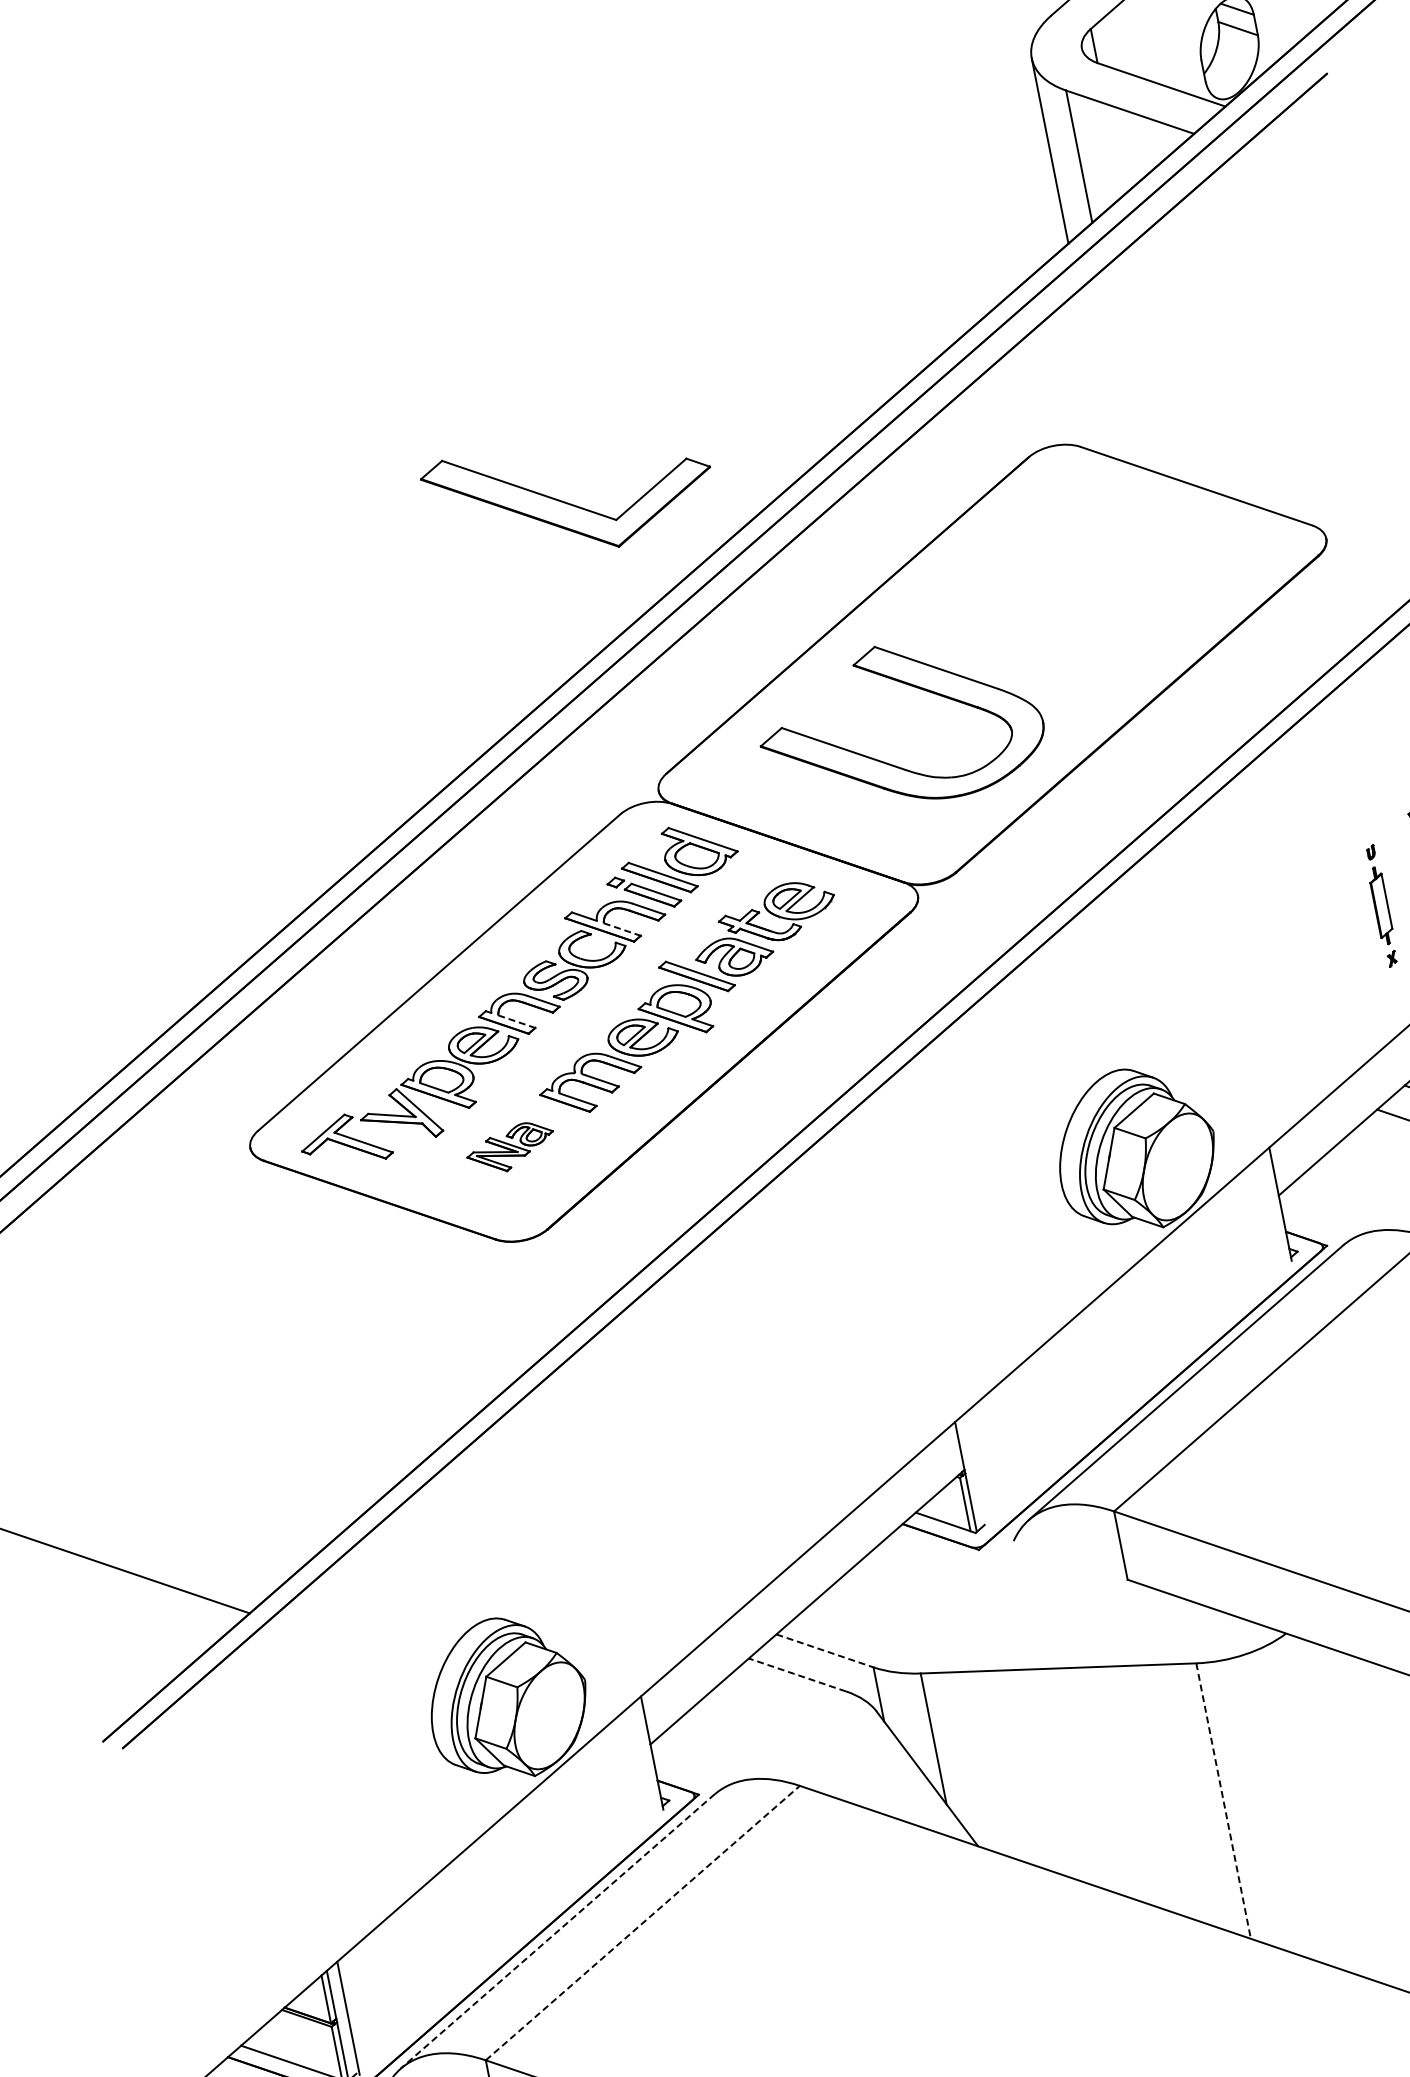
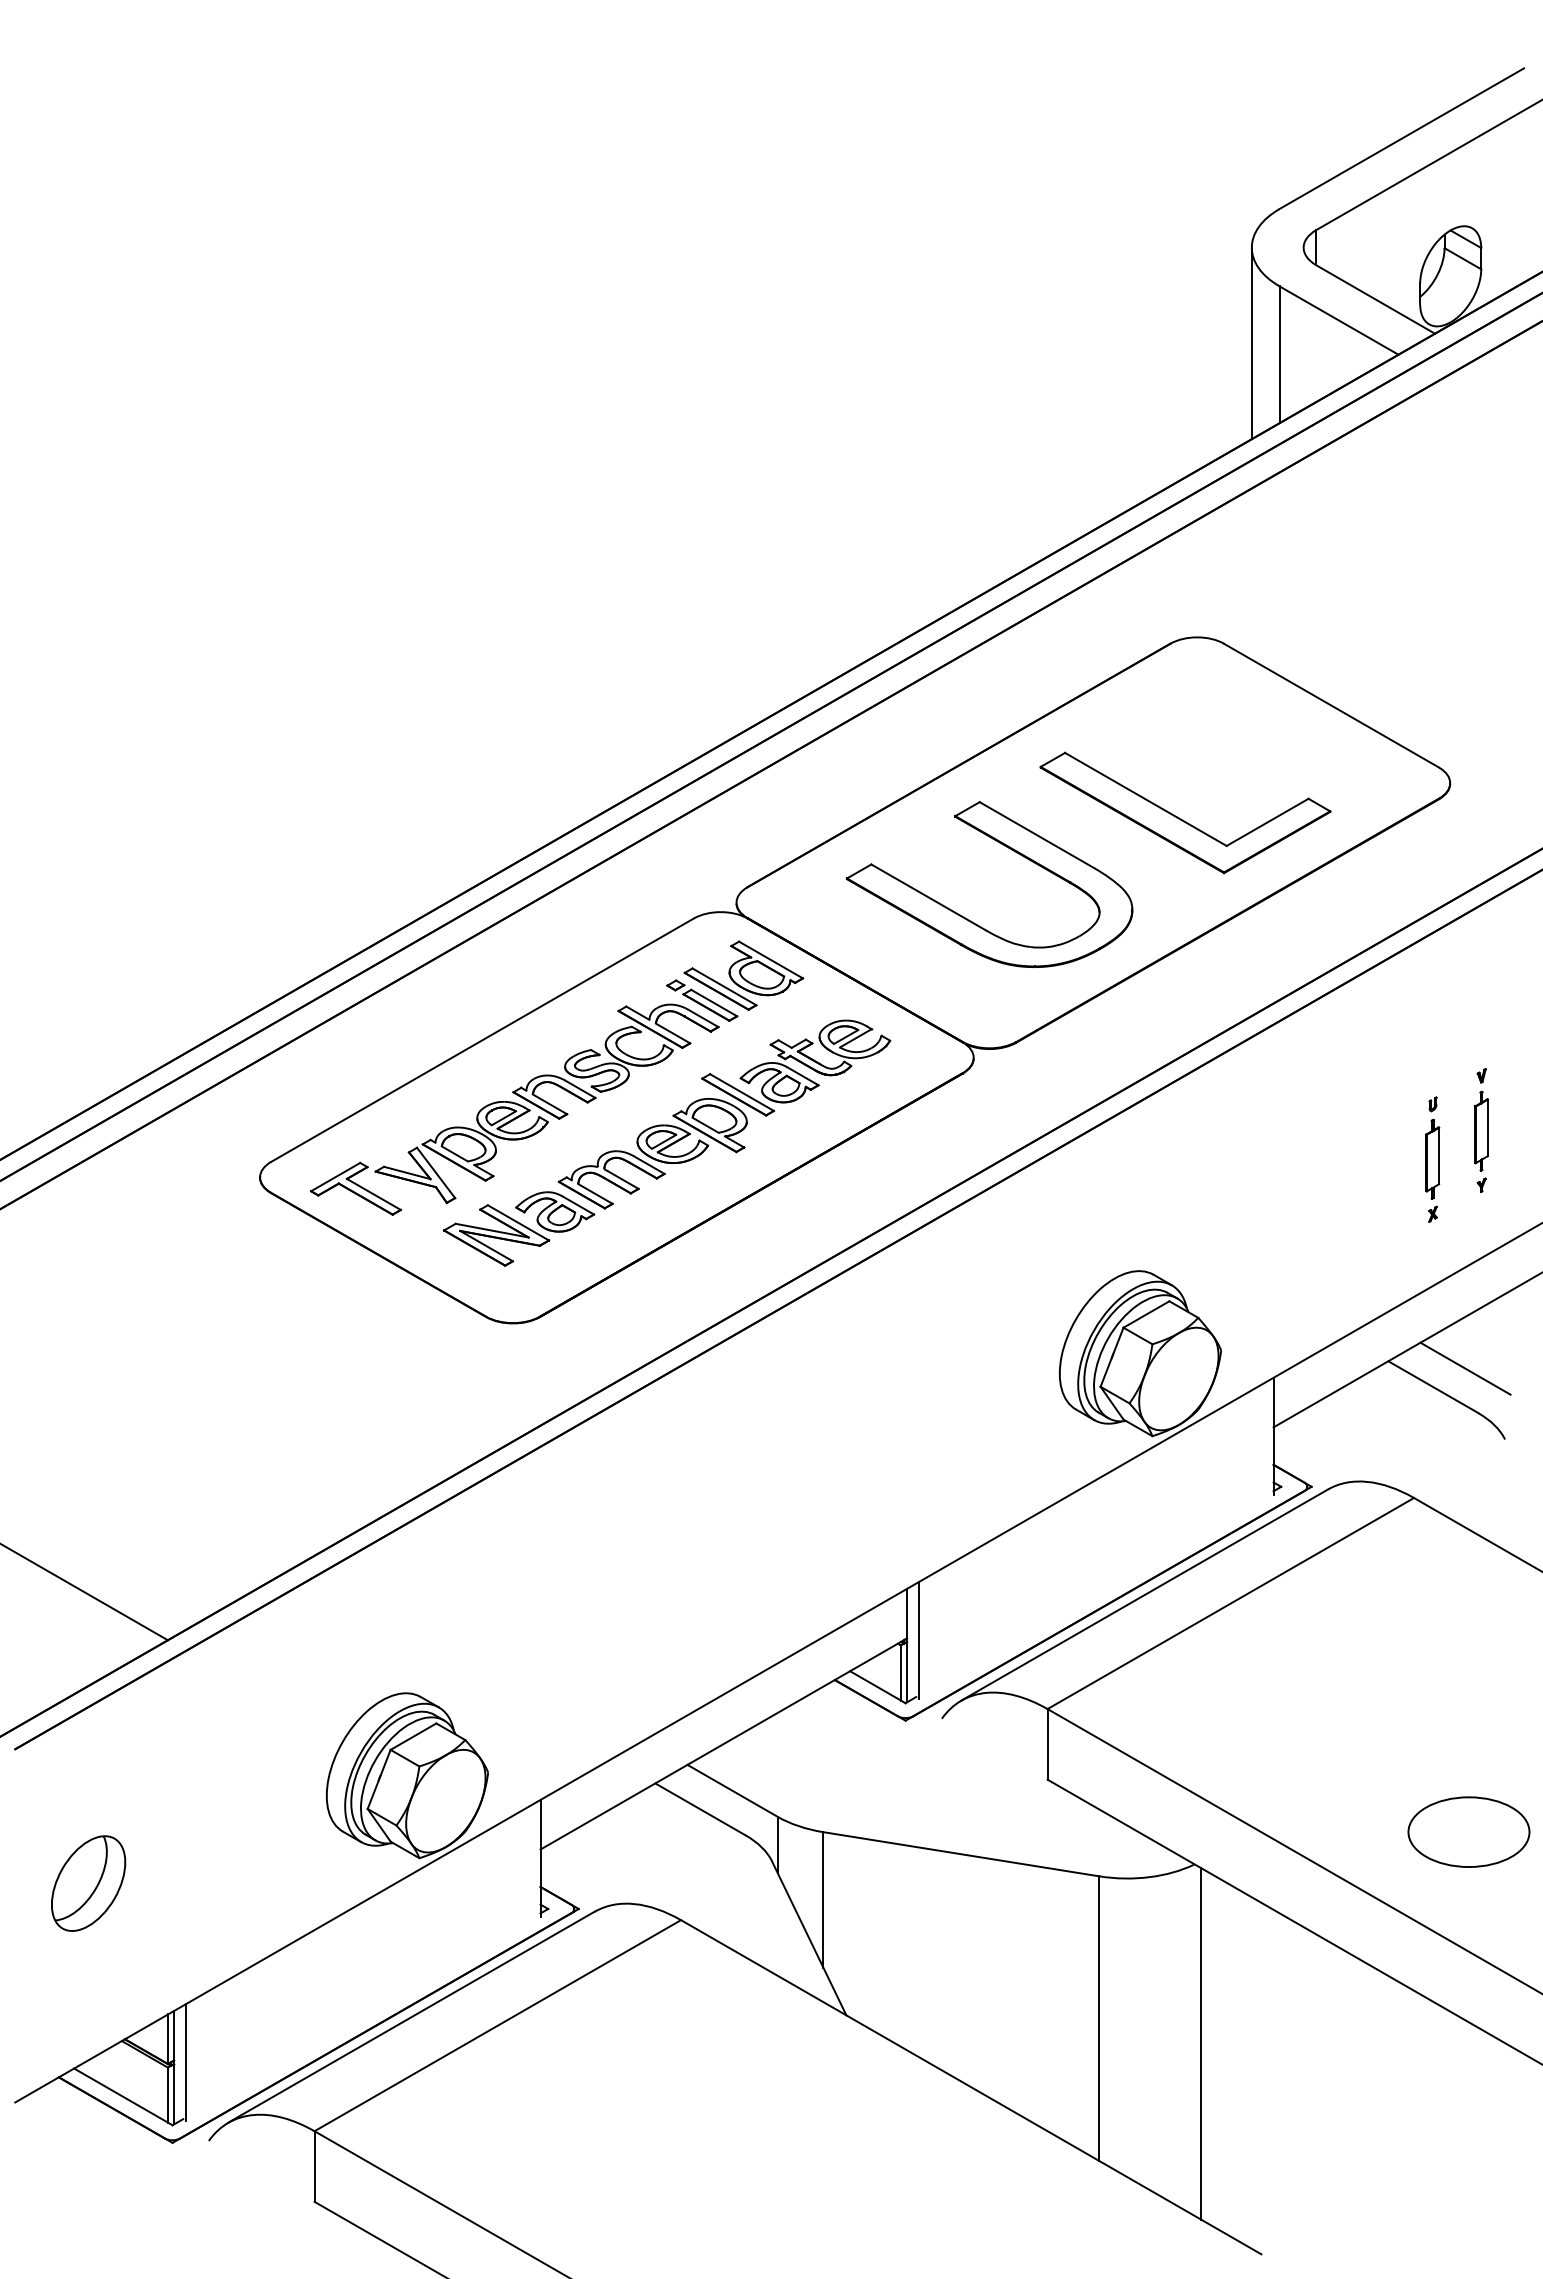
part: (567, 502) -> (1181, 818), moved
line: (622, 929) -> (673, 1033), dashed -> solid
line: (516, 1021) -> (549, 1104), dashed -> solid
part: (511, 1147) -> (519, 1228), size x1.67
line: (976, 1468) -> (919, 1639), added
line: (824, 1650) -> (732, 1790), dashed -> solid
line: (797, 1675) -> (700, 1809), dashed -> solid
line: (1223, 1801) -> (1099, 2019), dashed -> solid
line: (1327, 1805) -> (1201, 2043), added
part: (219, 1863) -> (88, 1883), added
line: (643, 1922) -> (498, 2025), dashed -> solid
line: (557, 1931) -> (411, 2017), dashed -> solid

